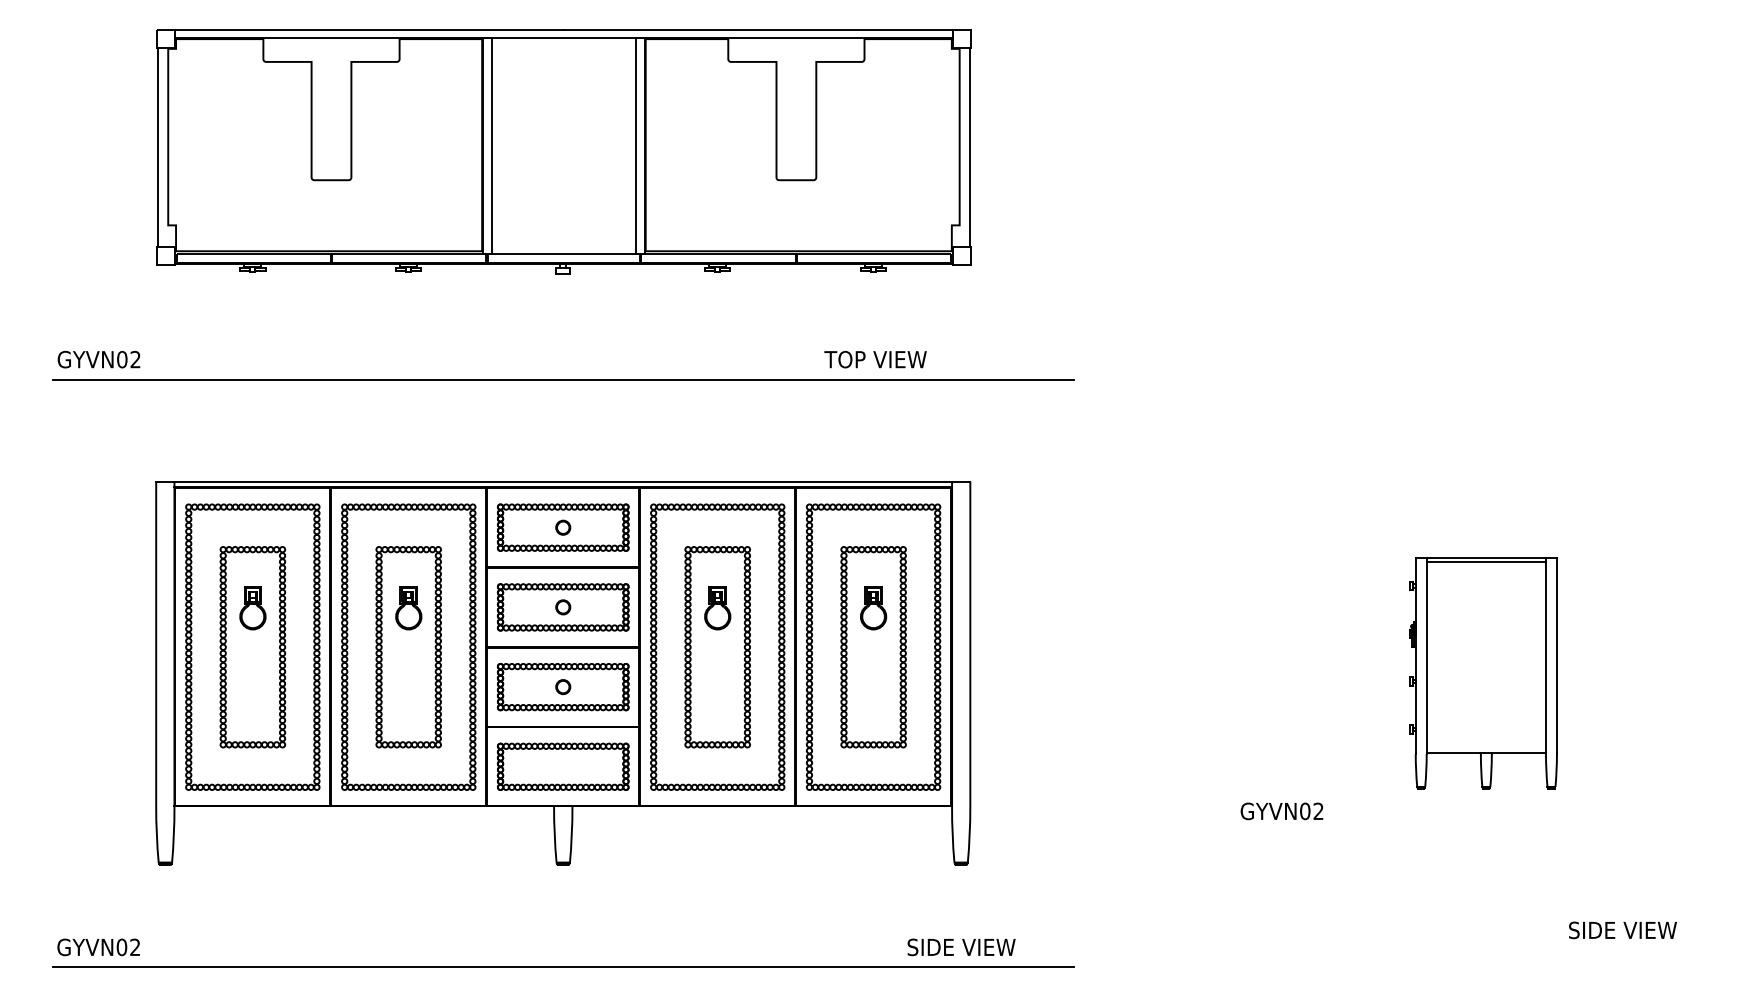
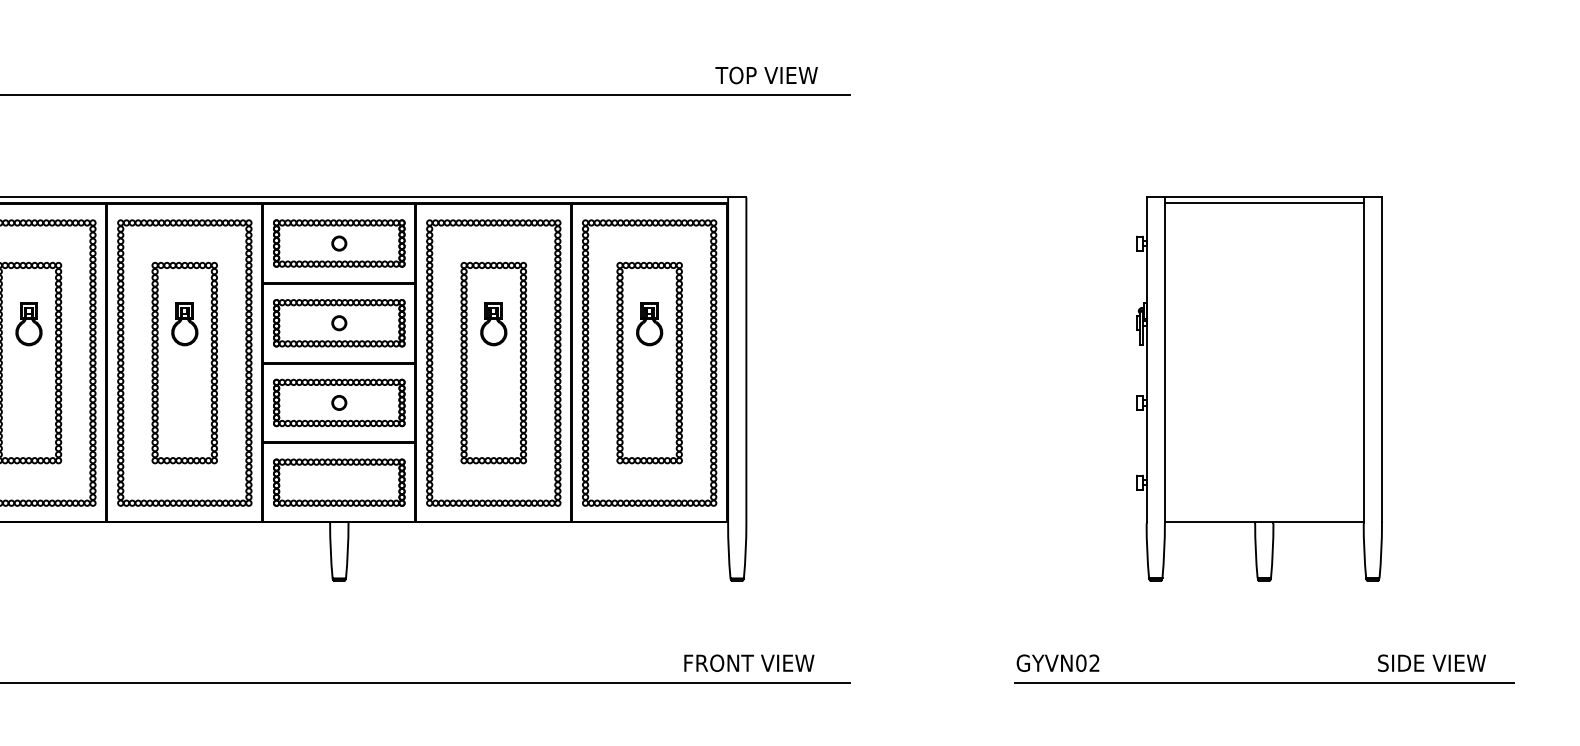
text: (875, 359) -> (766, 75), moved
part: (1483, 673) -> (1259, 389), size x1.67
text: (1281, 811) -> (1057, 663), moved
text: (1622, 930) -> (1431, 663), moved
text: (972, 947) -> (748, 663), SIDE VIEW -> FRONT VIEW
line: (1487, 967) -> (1263, 683), added

